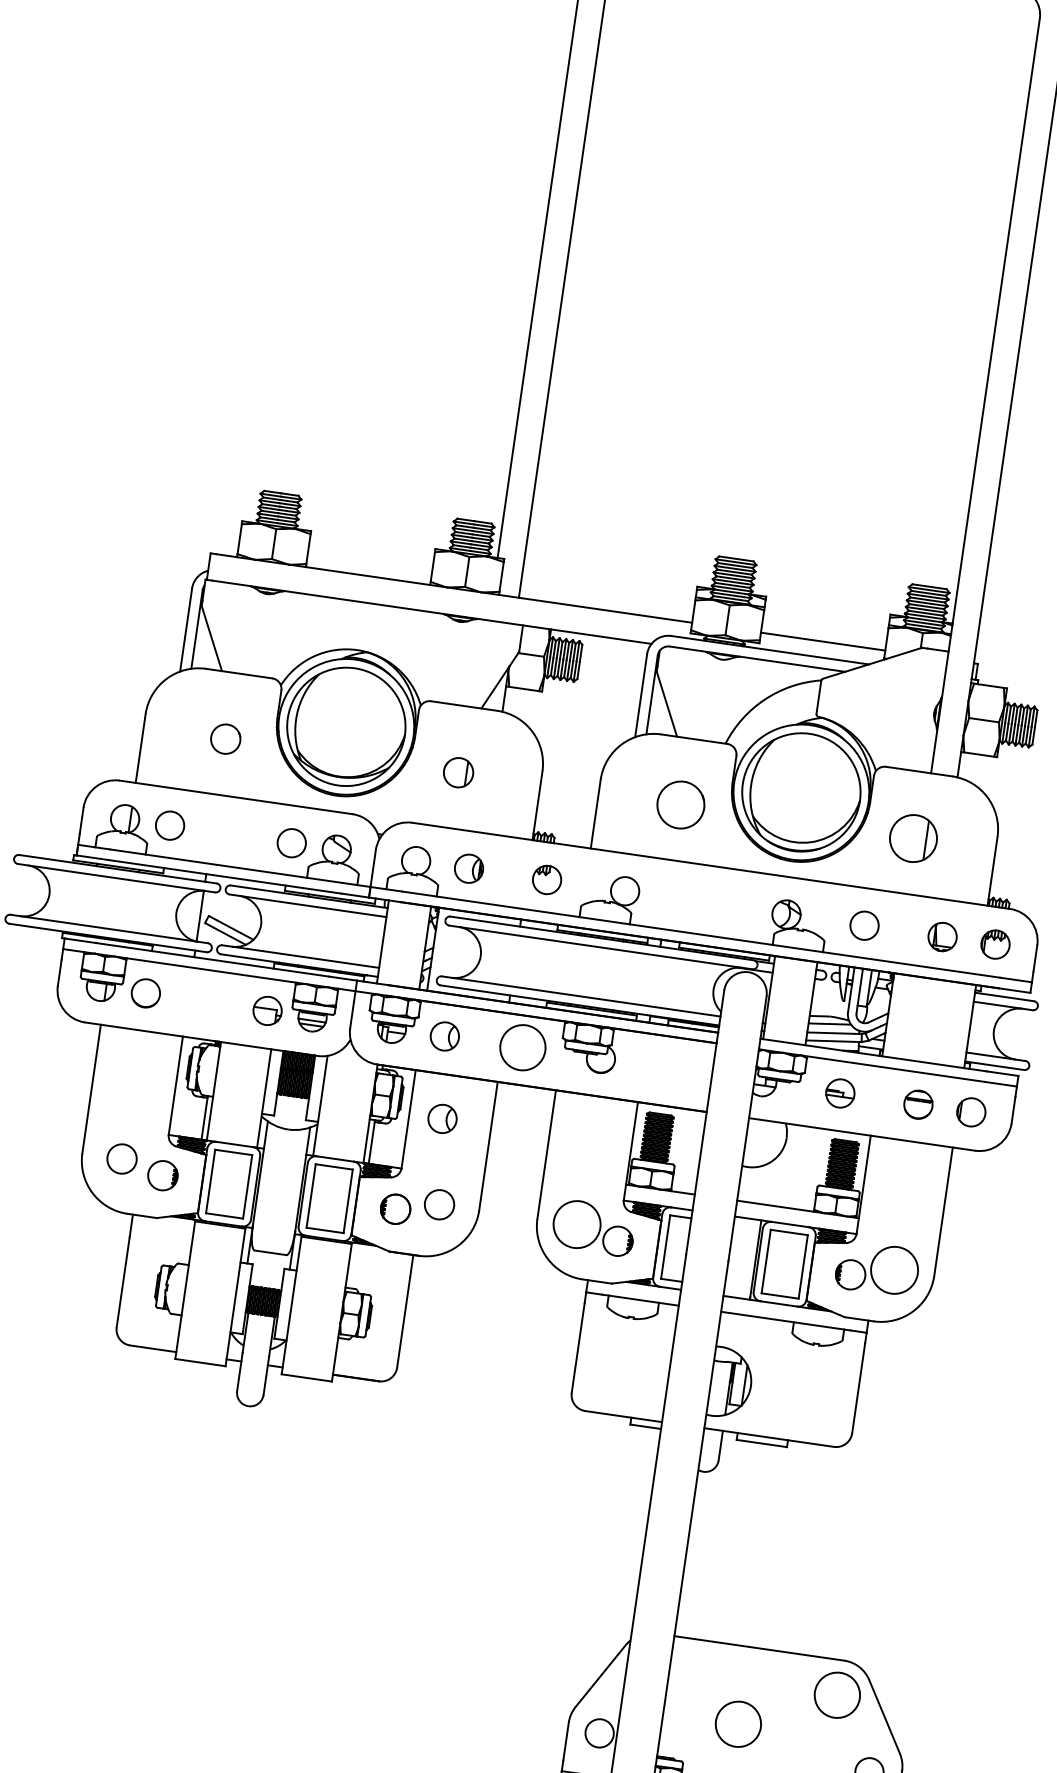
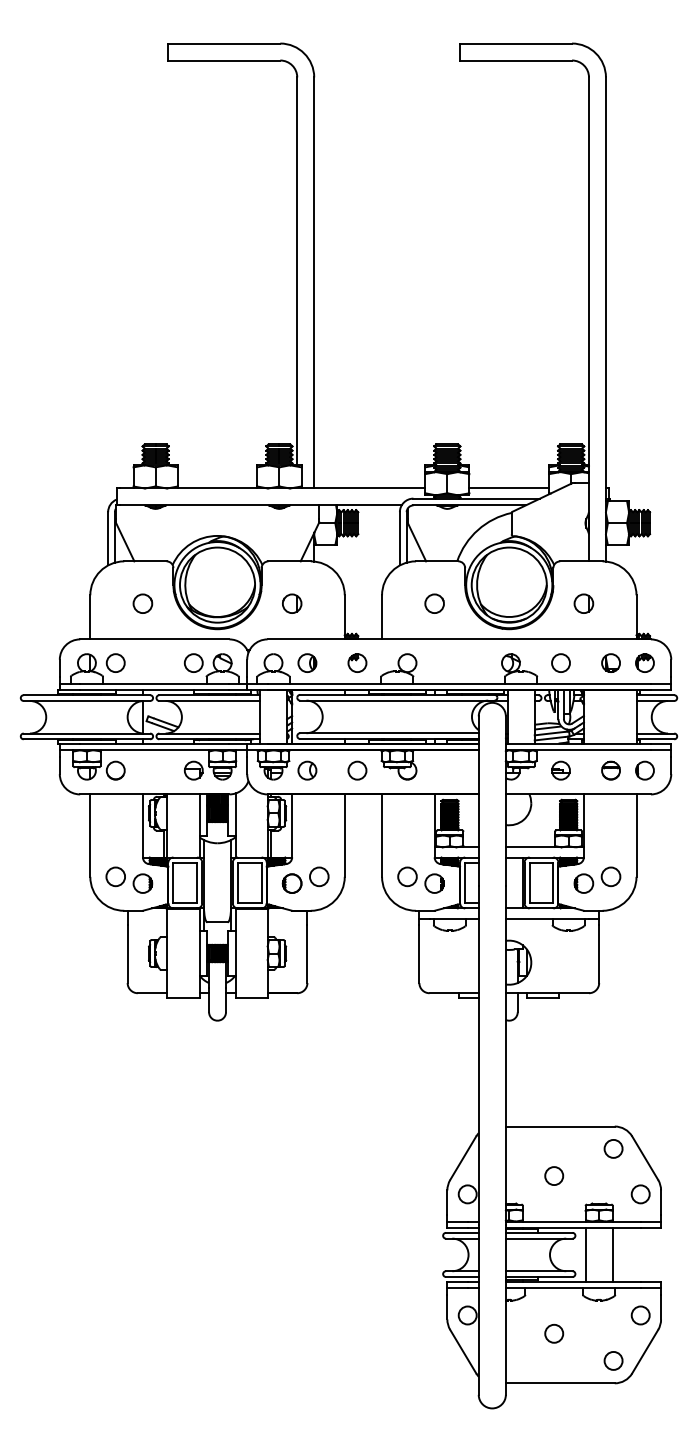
circle: (680, 804) -> (434, 603), size x0.62
part: (913, 837) -> (583, 603), size x0.62
circle: (522, 1047) -> (357, 770), size x0.62
part: (442, 1118) -> (313, 822), removed
circle: (577, 1224) -> (407, 876), size x0.62
circle: (893, 1269) -> (610, 876), size x0.62
circle: (837, 1694) -> (613, 1148), size x0.62
circle: (739, 1723) -> (554, 1175), size x0.62

